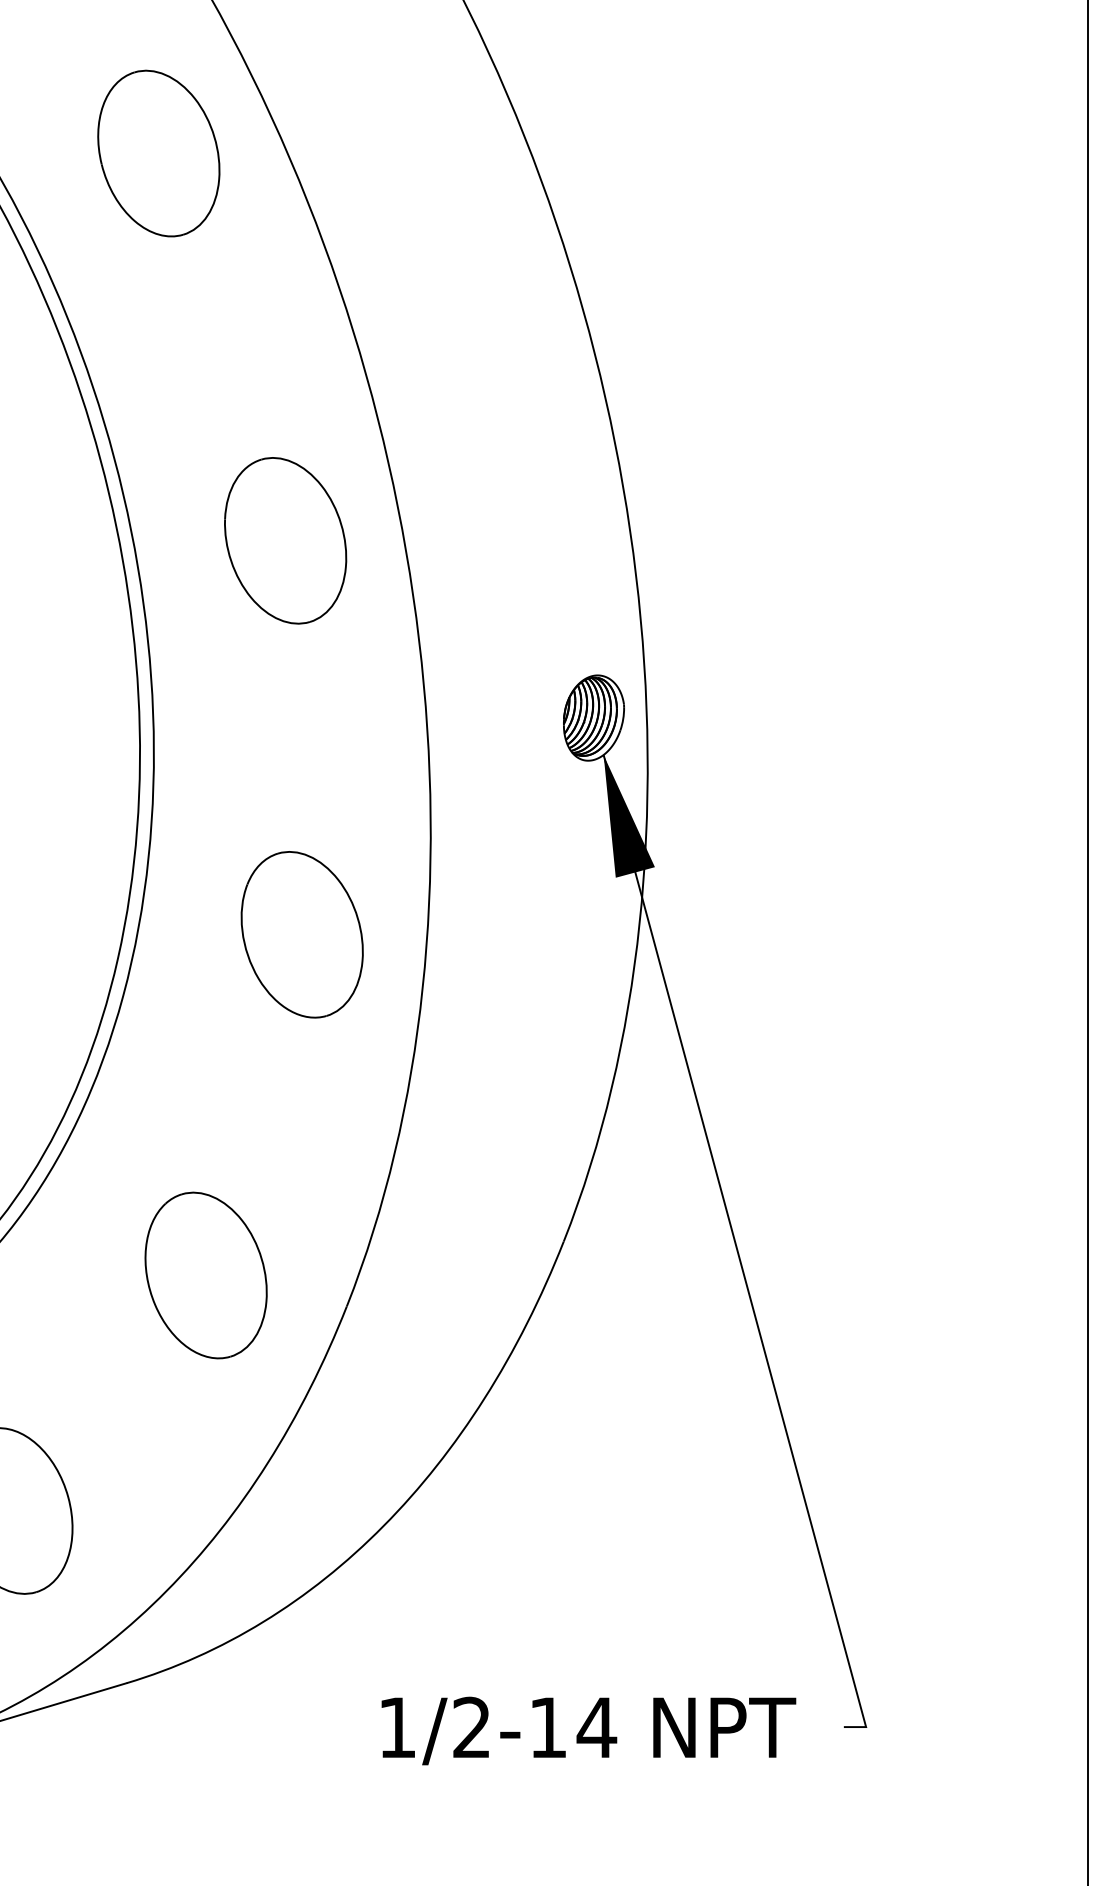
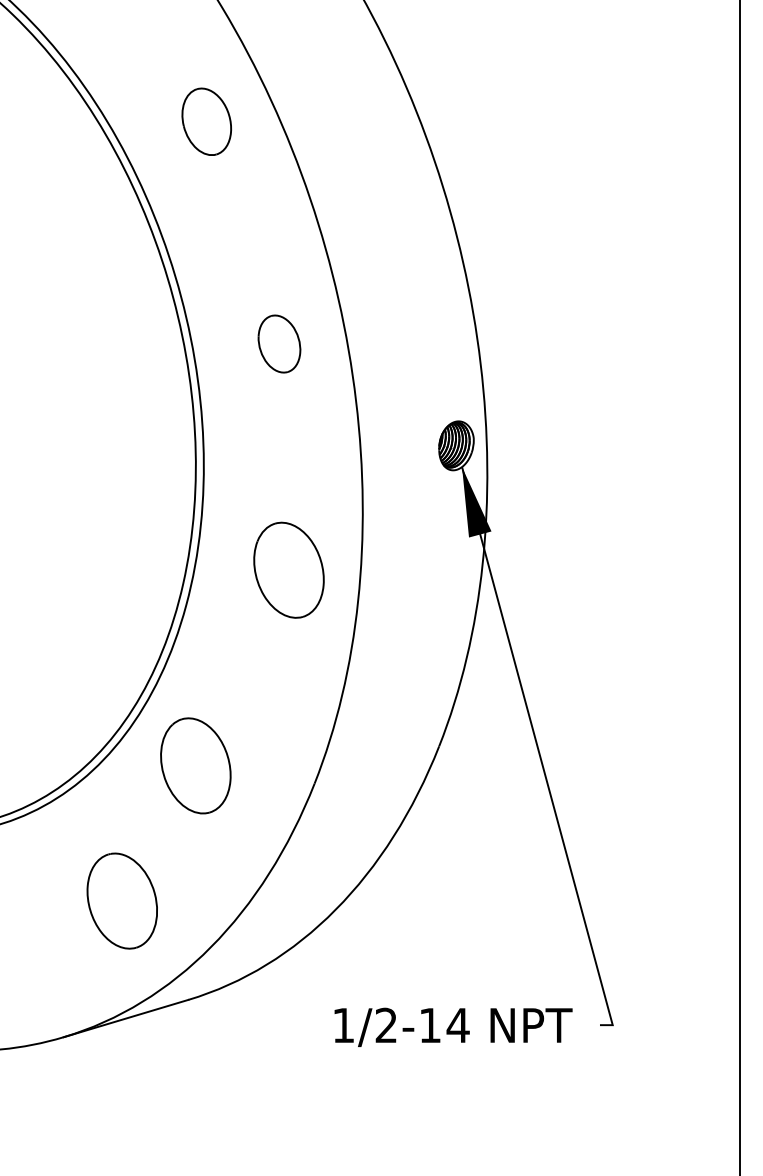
part: (158, 153) -> (206, 121), size x0.7
part: (285, 539) -> (279, 343), size x0.6
part: (205, 1274) -> (195, 765), moved

